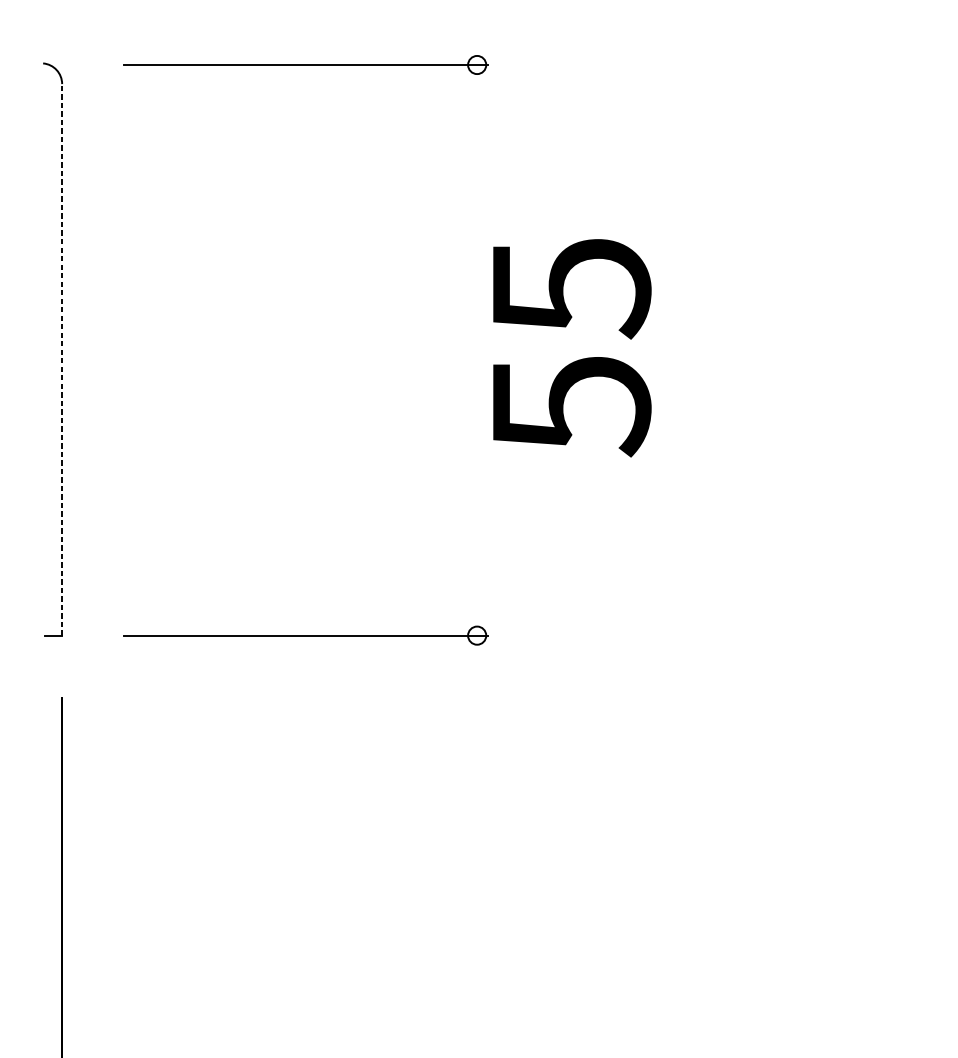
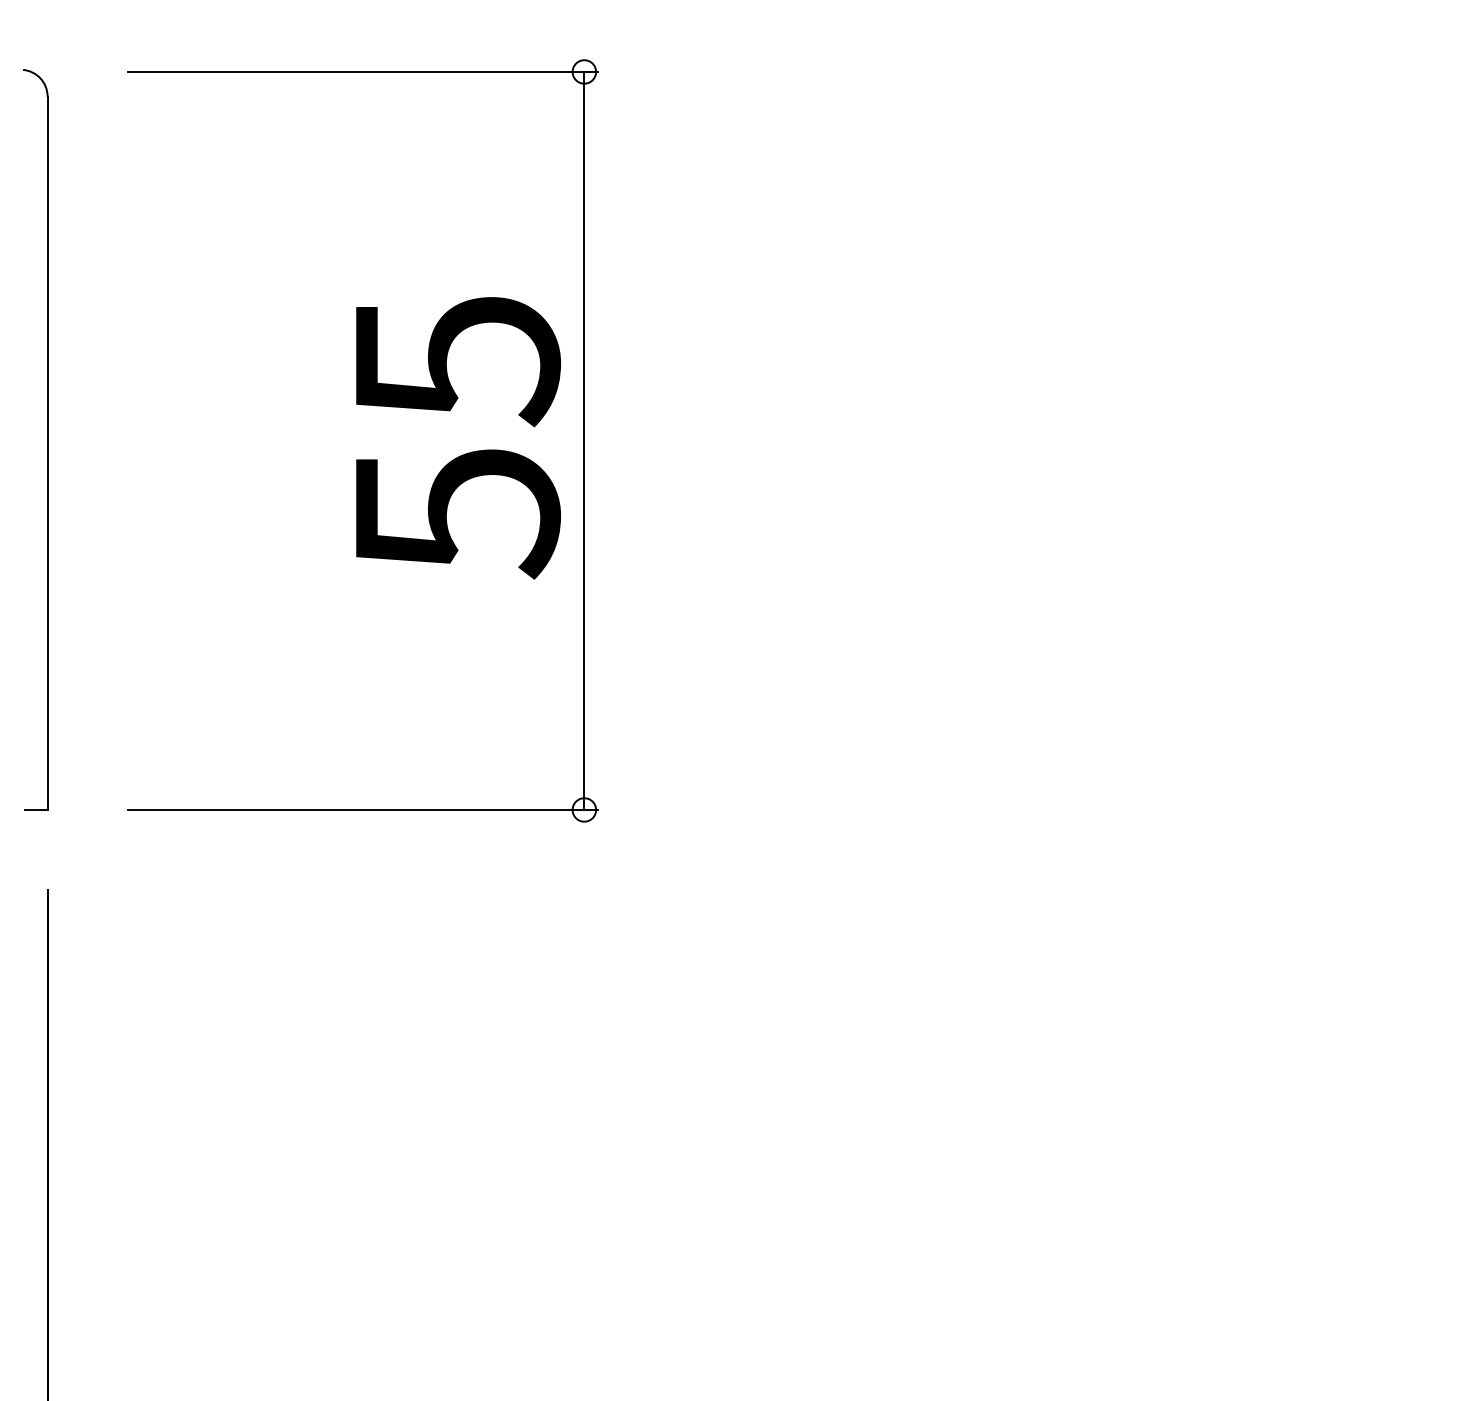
text: (572, 348) -> (458, 438), moved
line: (477, 349) -> (584, 440), added
line: (62, 360) -> (47, 453), dashed -> solid

